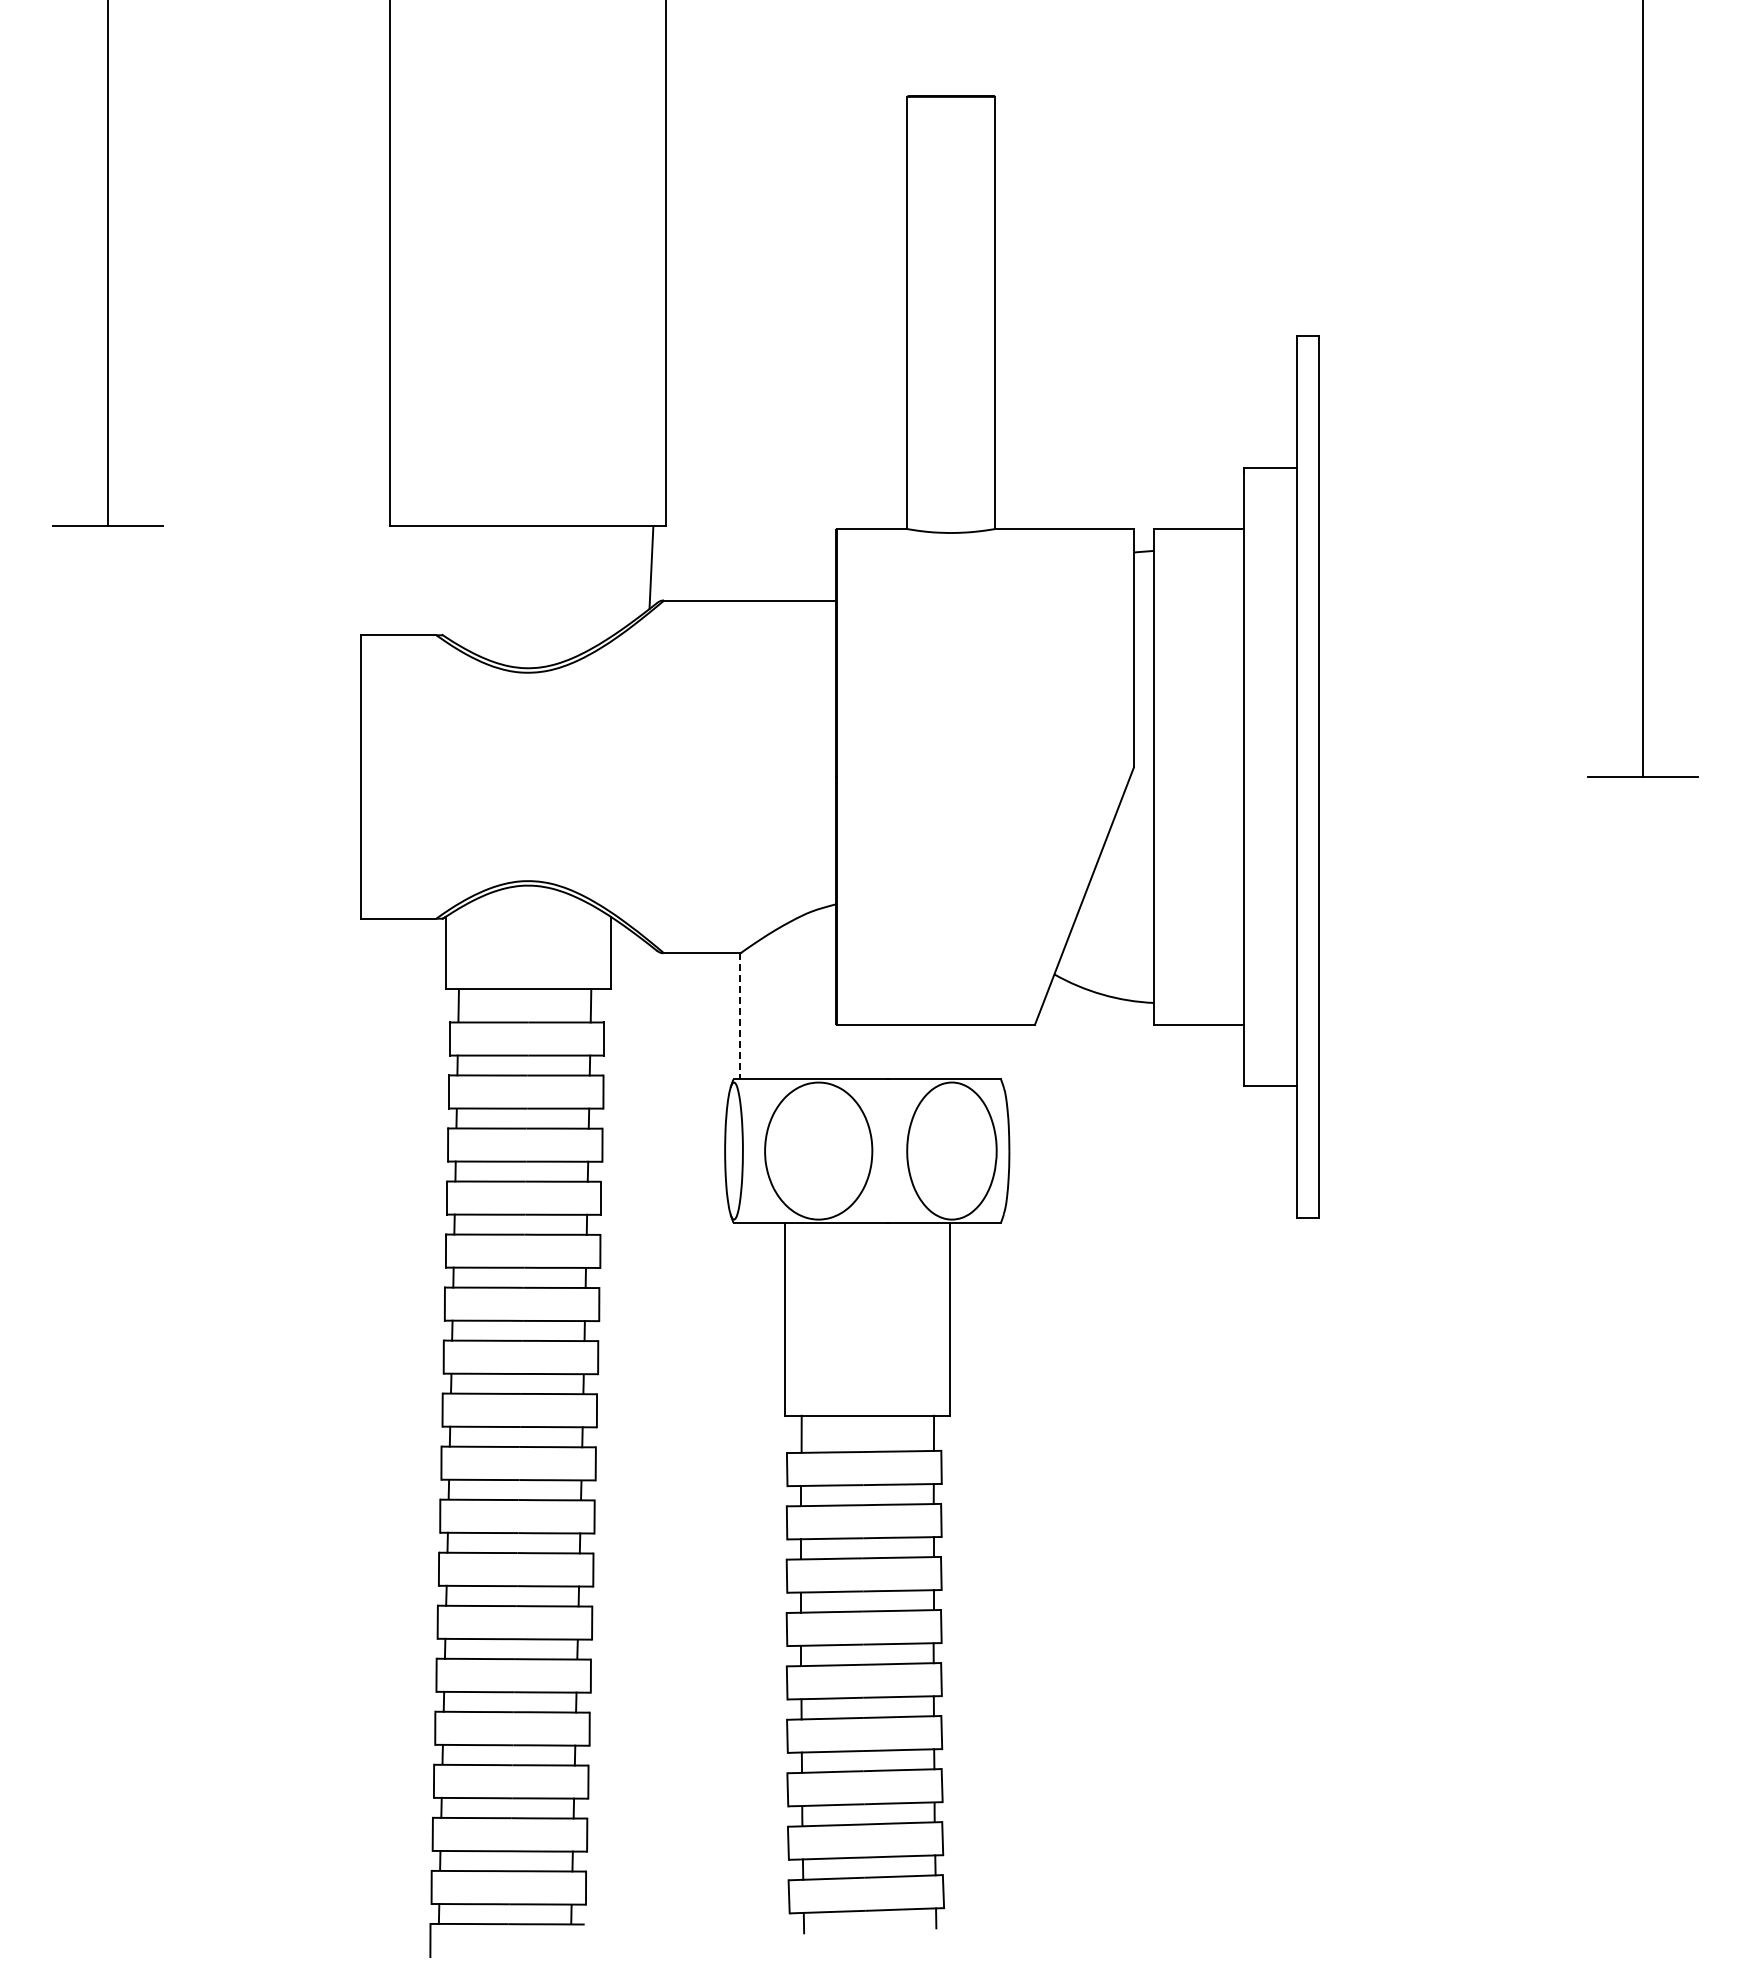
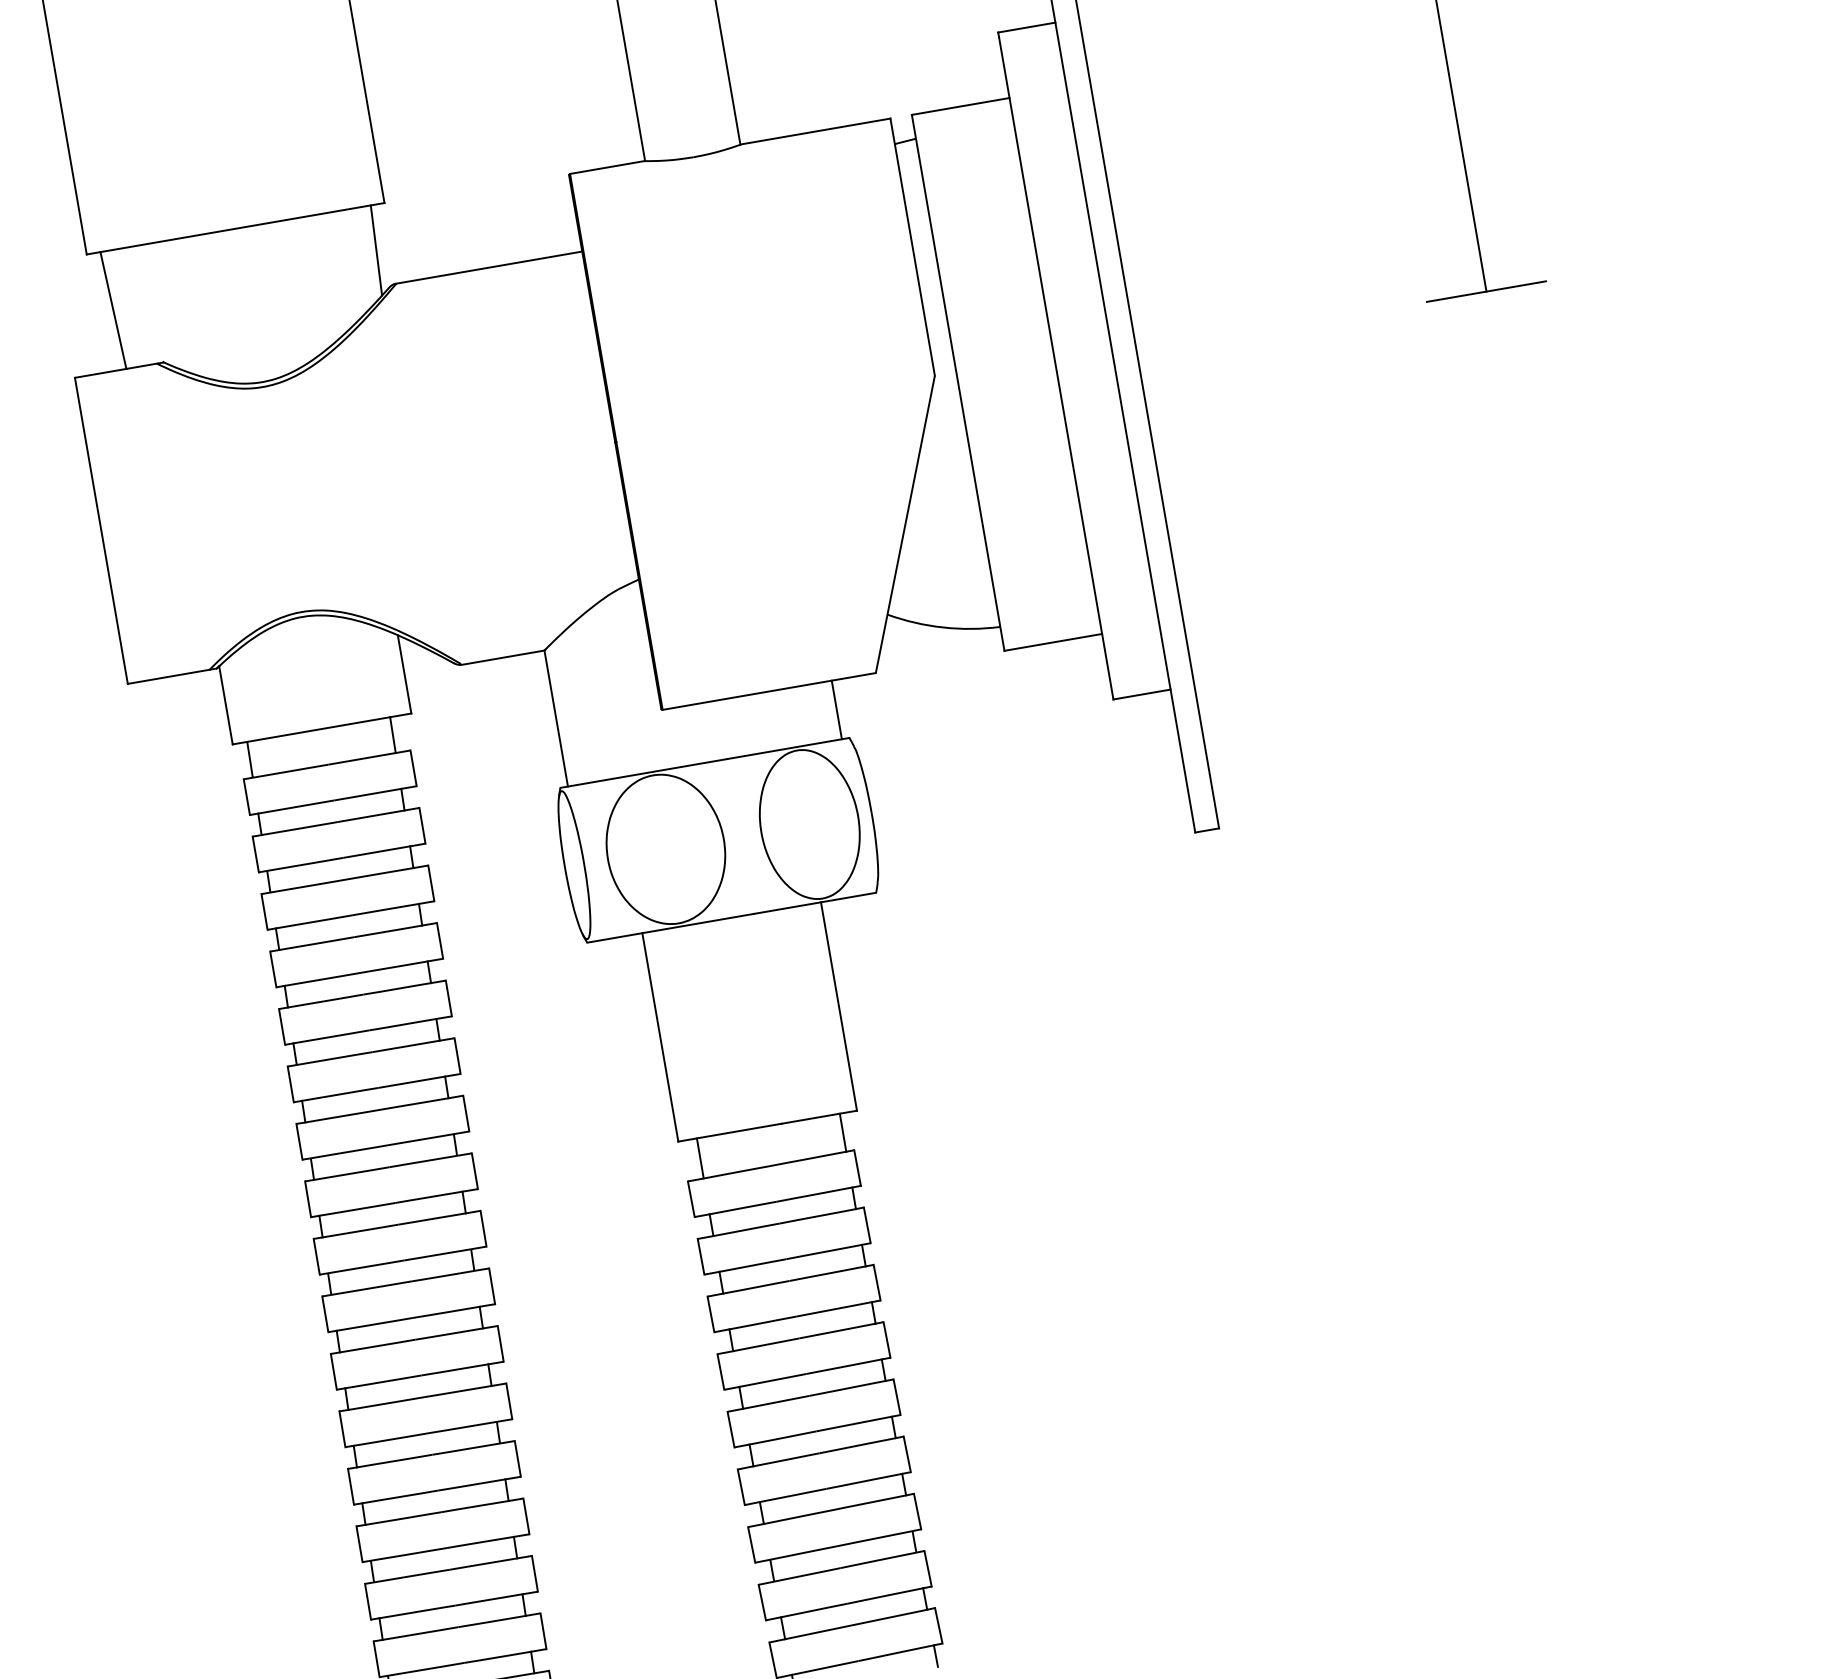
line: (405, 580) -> (113, 310), added
line: (740, 1016) -> (556, 718), dashed -> solid
line: (994, 1052) -> (837, 710), added

